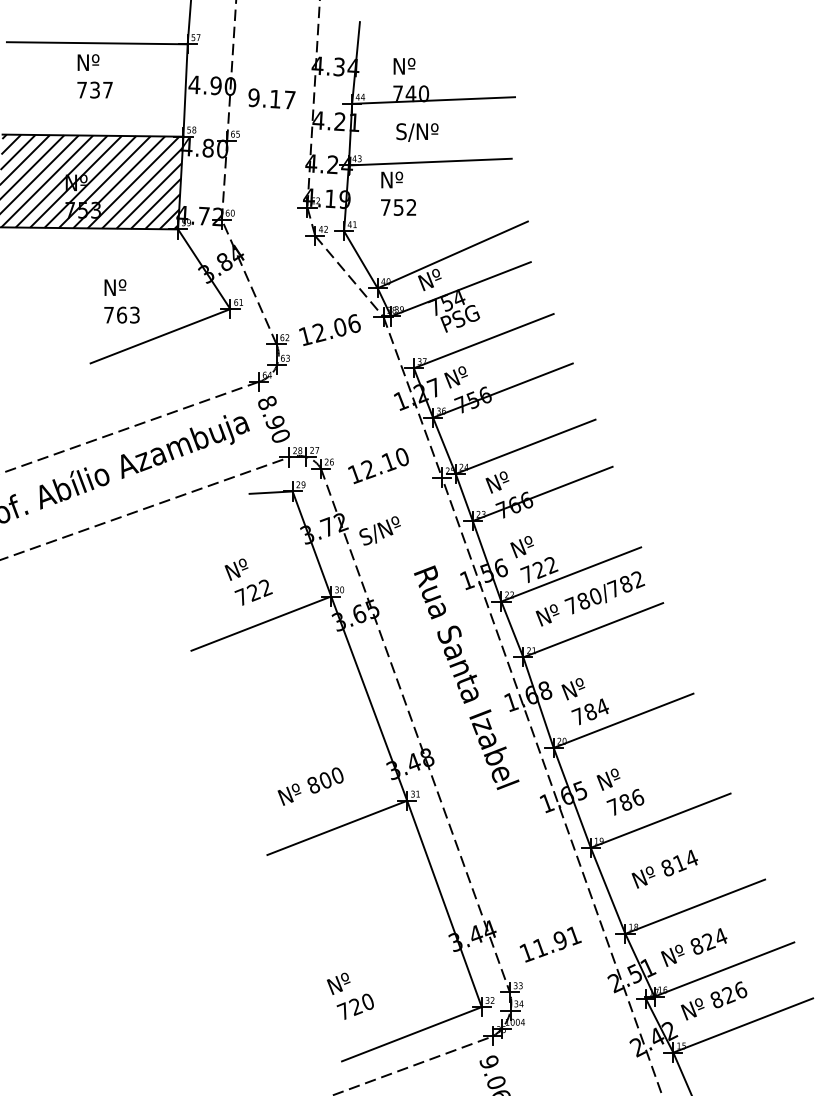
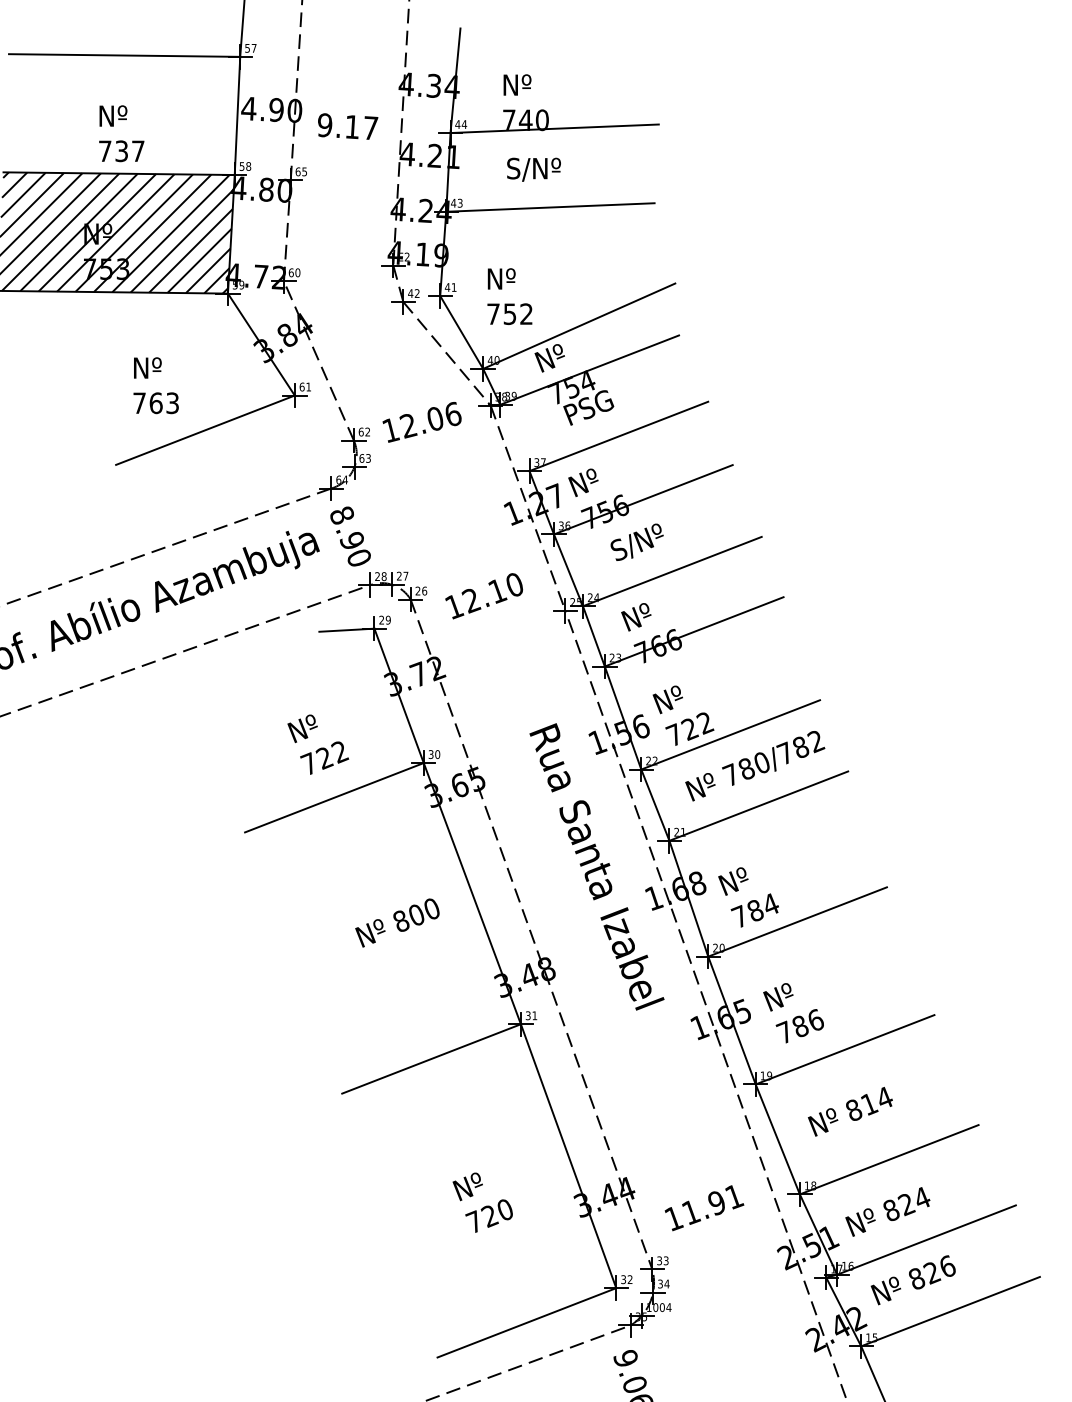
text: (94, 76) -> (121, 133), moved
text: (398, 193) -> (509, 296), moved
text: (379, 530) -> (636, 541), moved
text: (310, 786) -> (397, 922), moved
text: (349, 995) -> (481, 1201), moved

